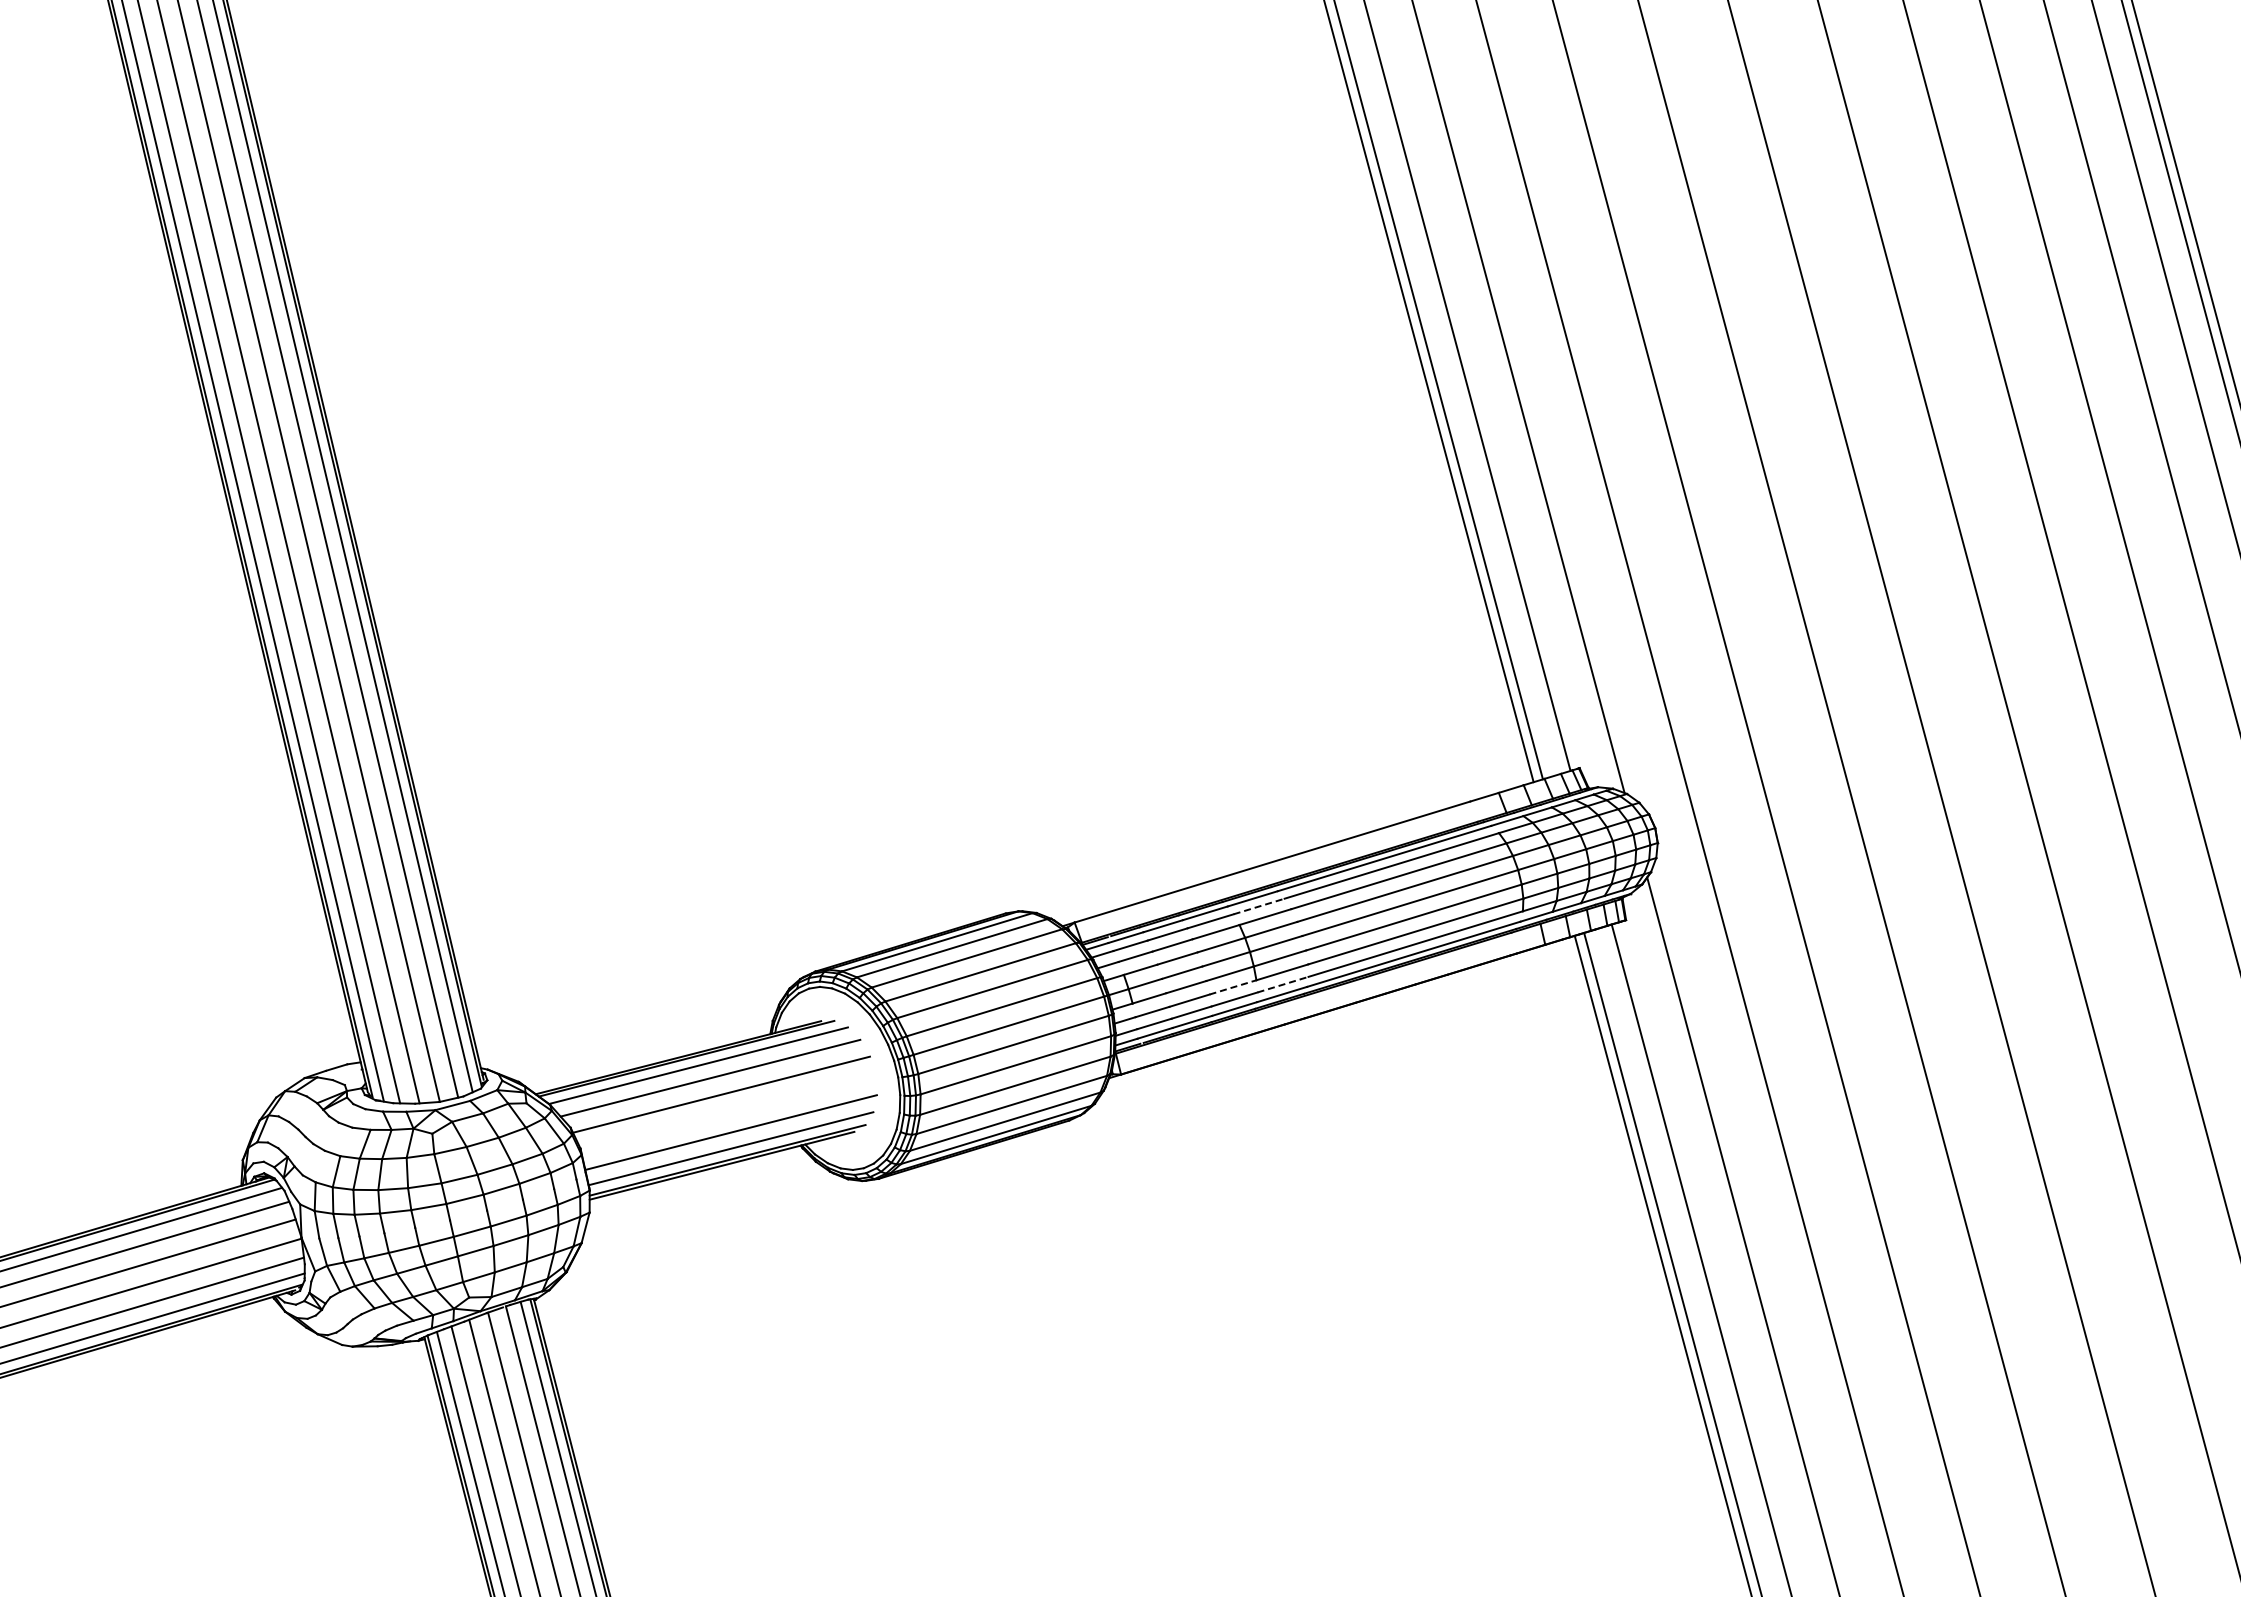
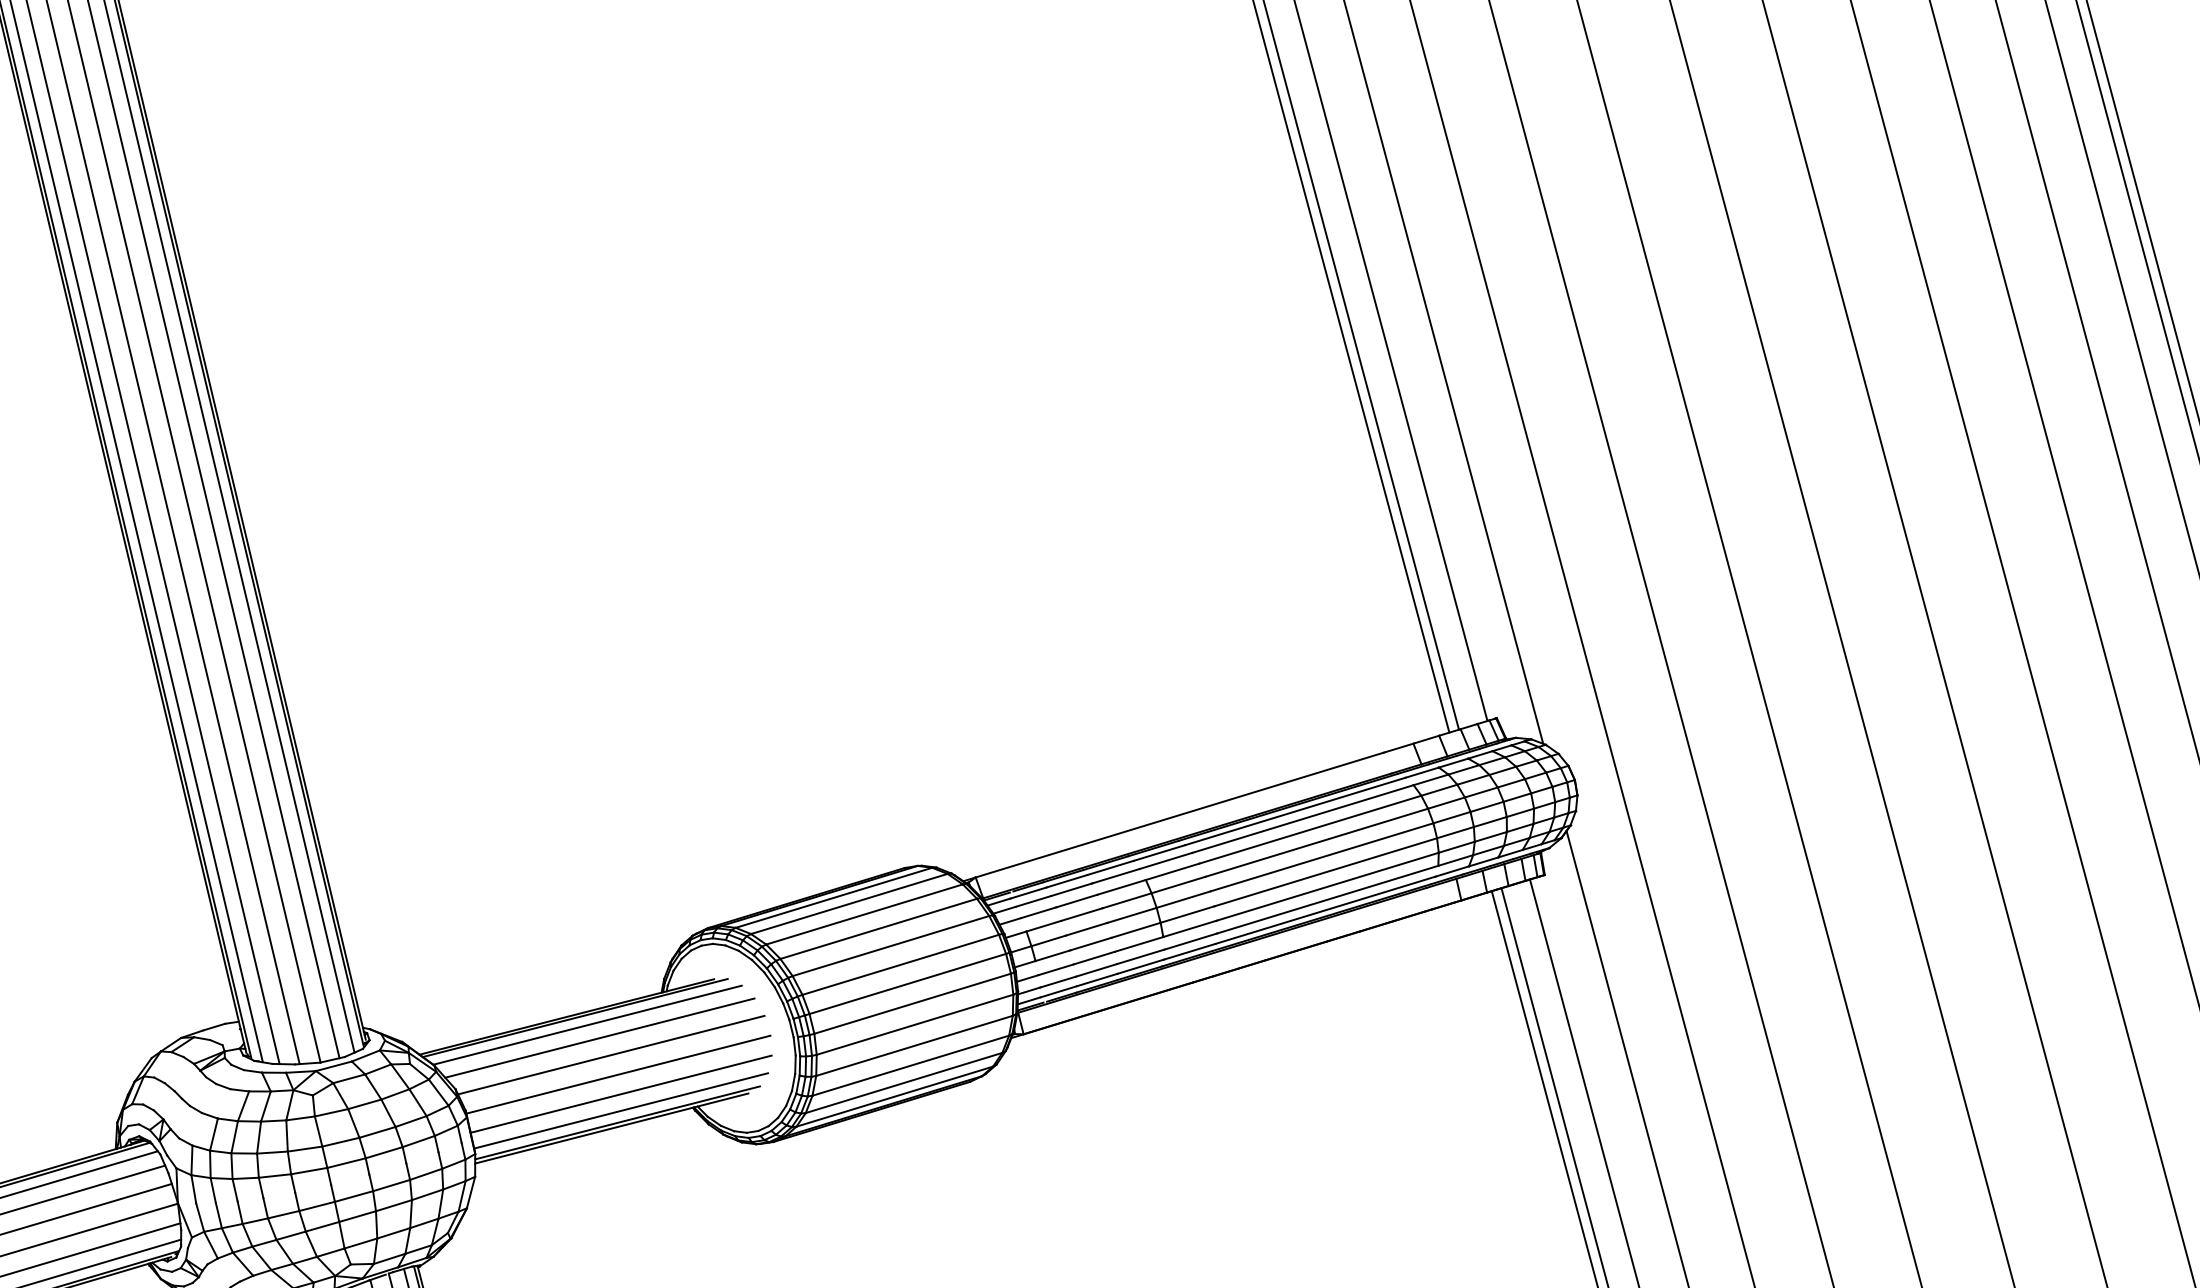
line: (1259, 906) -> (1166, 860), dashed -> solid
line: (1283, 984) -> (1191, 941), dashed -> solid
line: (1232, 987) -> (1138, 944), dashed -> solid
line: (728, 1113) -> (618, 1074), added

